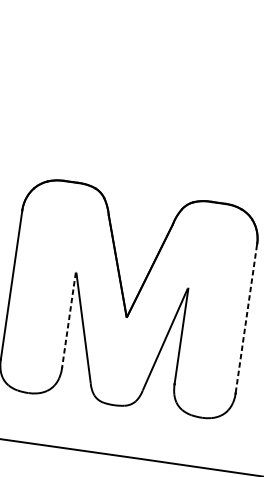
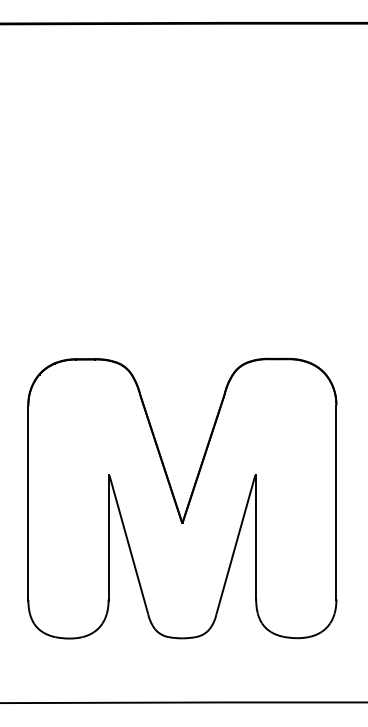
line: (246, 318) -> (336, 502), dashed -> solid
line: (68, 320) -> (108, 538), dashed -> solid

